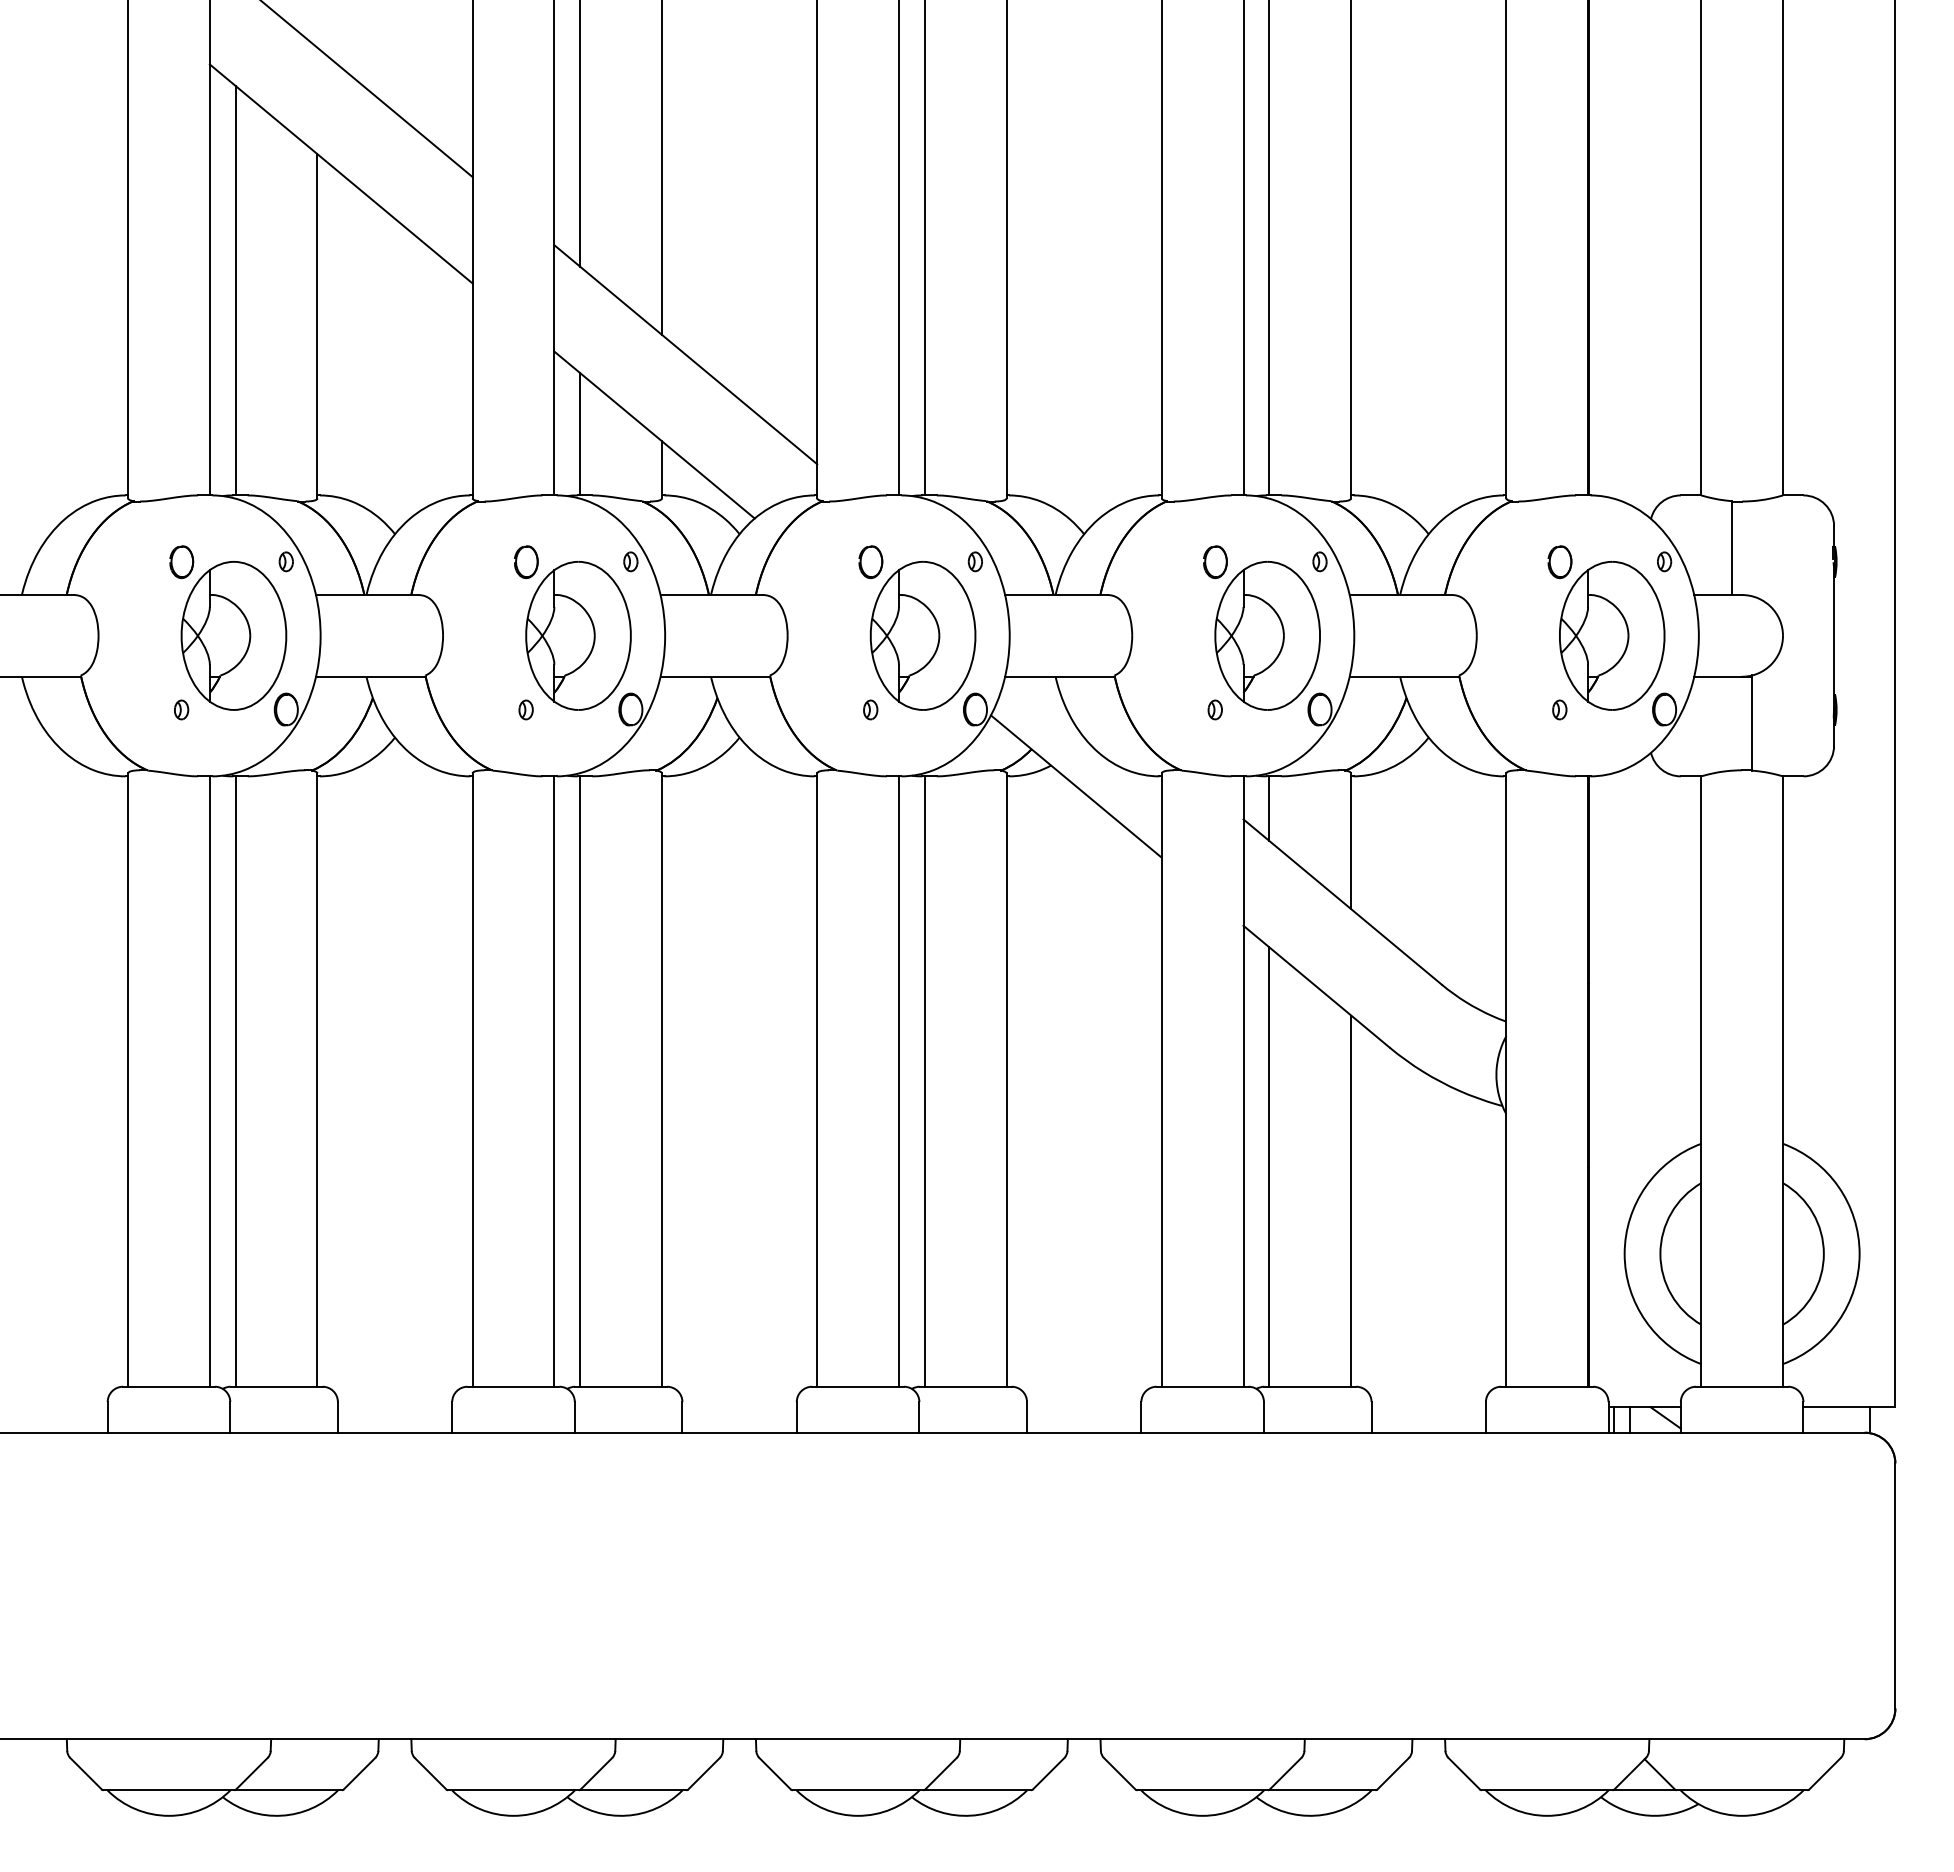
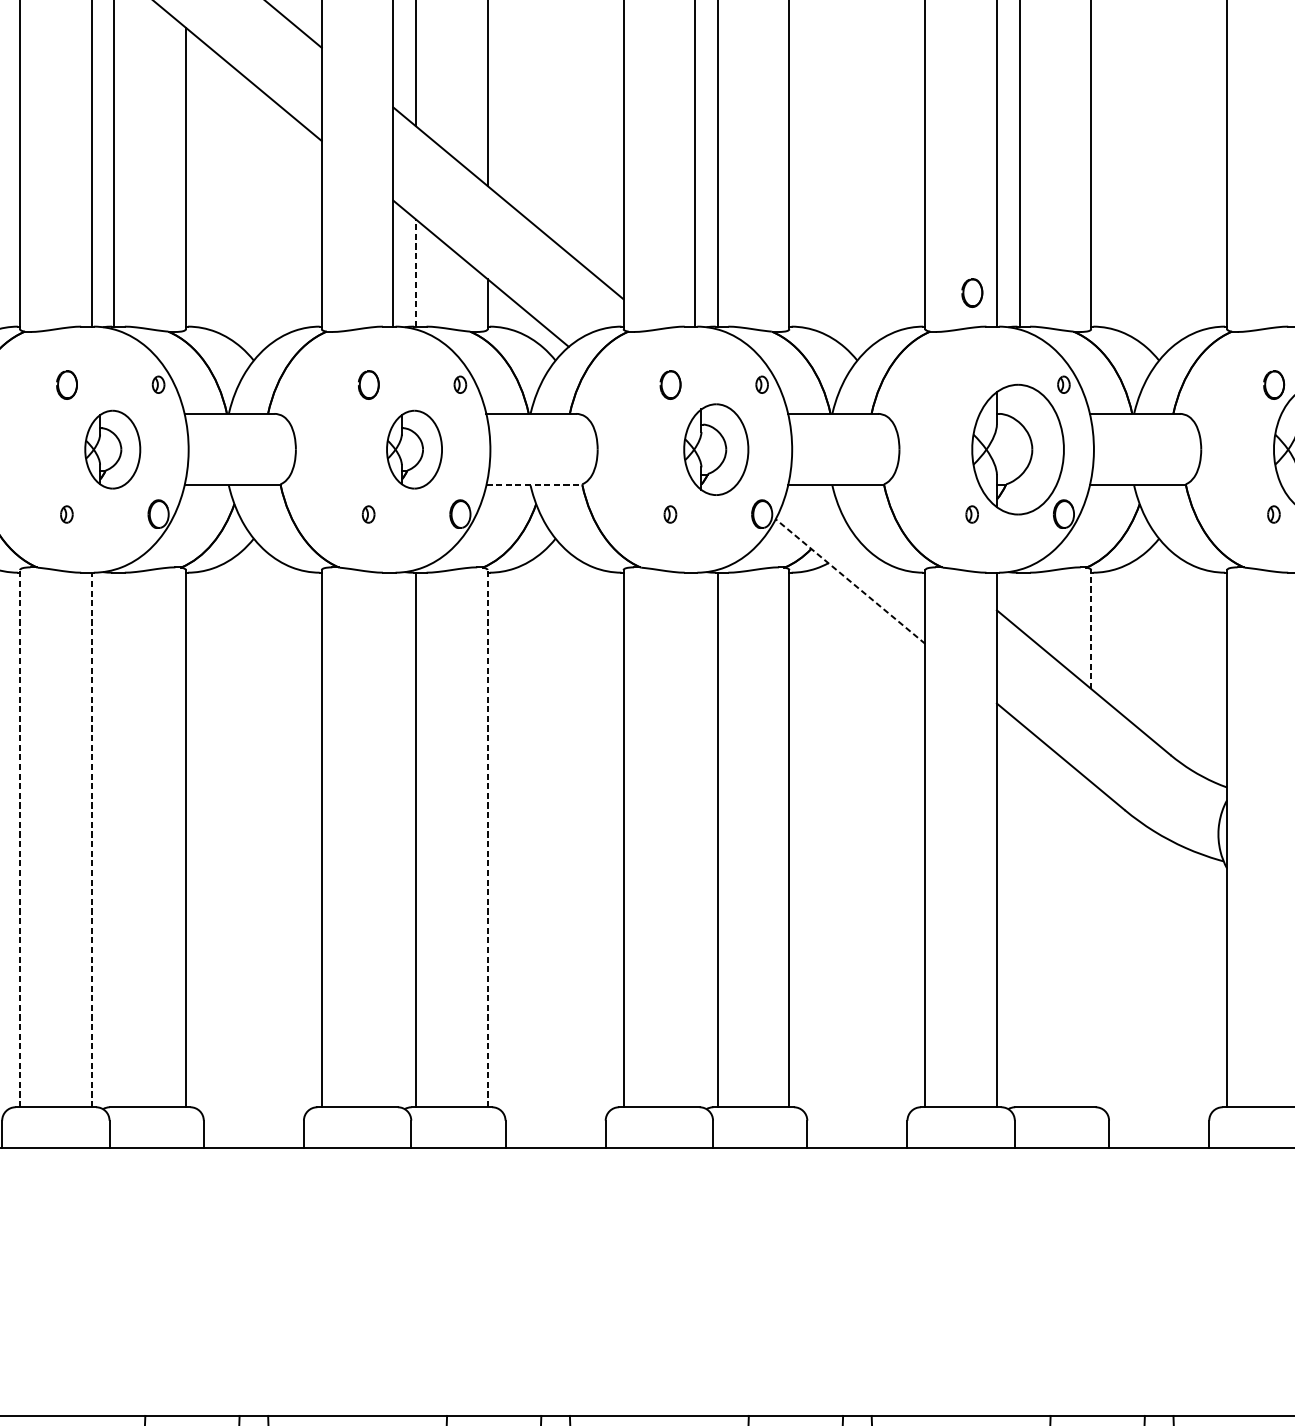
line: (580, 433) -> (416, 272), solid -> dashed
part: (1215, 562) -> (972, 293), moved
part: (233, 635) -> (112, 449), size x0.6
part: (578, 635) -> (414, 449), size x0.6
part: (922, 635) -> (715, 449), size x0.7
line: (715, 676) -> (534, 485), solid -> dashed
line: (1076, 786) -> (850, 581), solid -> dashed
line: (1269, 808) -> (1019, 600), removed
line: (1351, 841) -> (1091, 629), solid -> dashed
line: (128, 1080) -> (20, 839), solid -> dashed
line: (662, 1080) -> (488, 839), solid -> dashed
line: (209, 1081) -> (91, 839), solid -> dashed
line: (235, 1081) -> (114, 839), removed
line: (554, 1081) -> (393, 839), removed
line: (898, 1081) -> (694, 839), removed
line: (1269, 1166) -> (1019, 914), removed
line: (1351, 1200) -> (1091, 944), removed

